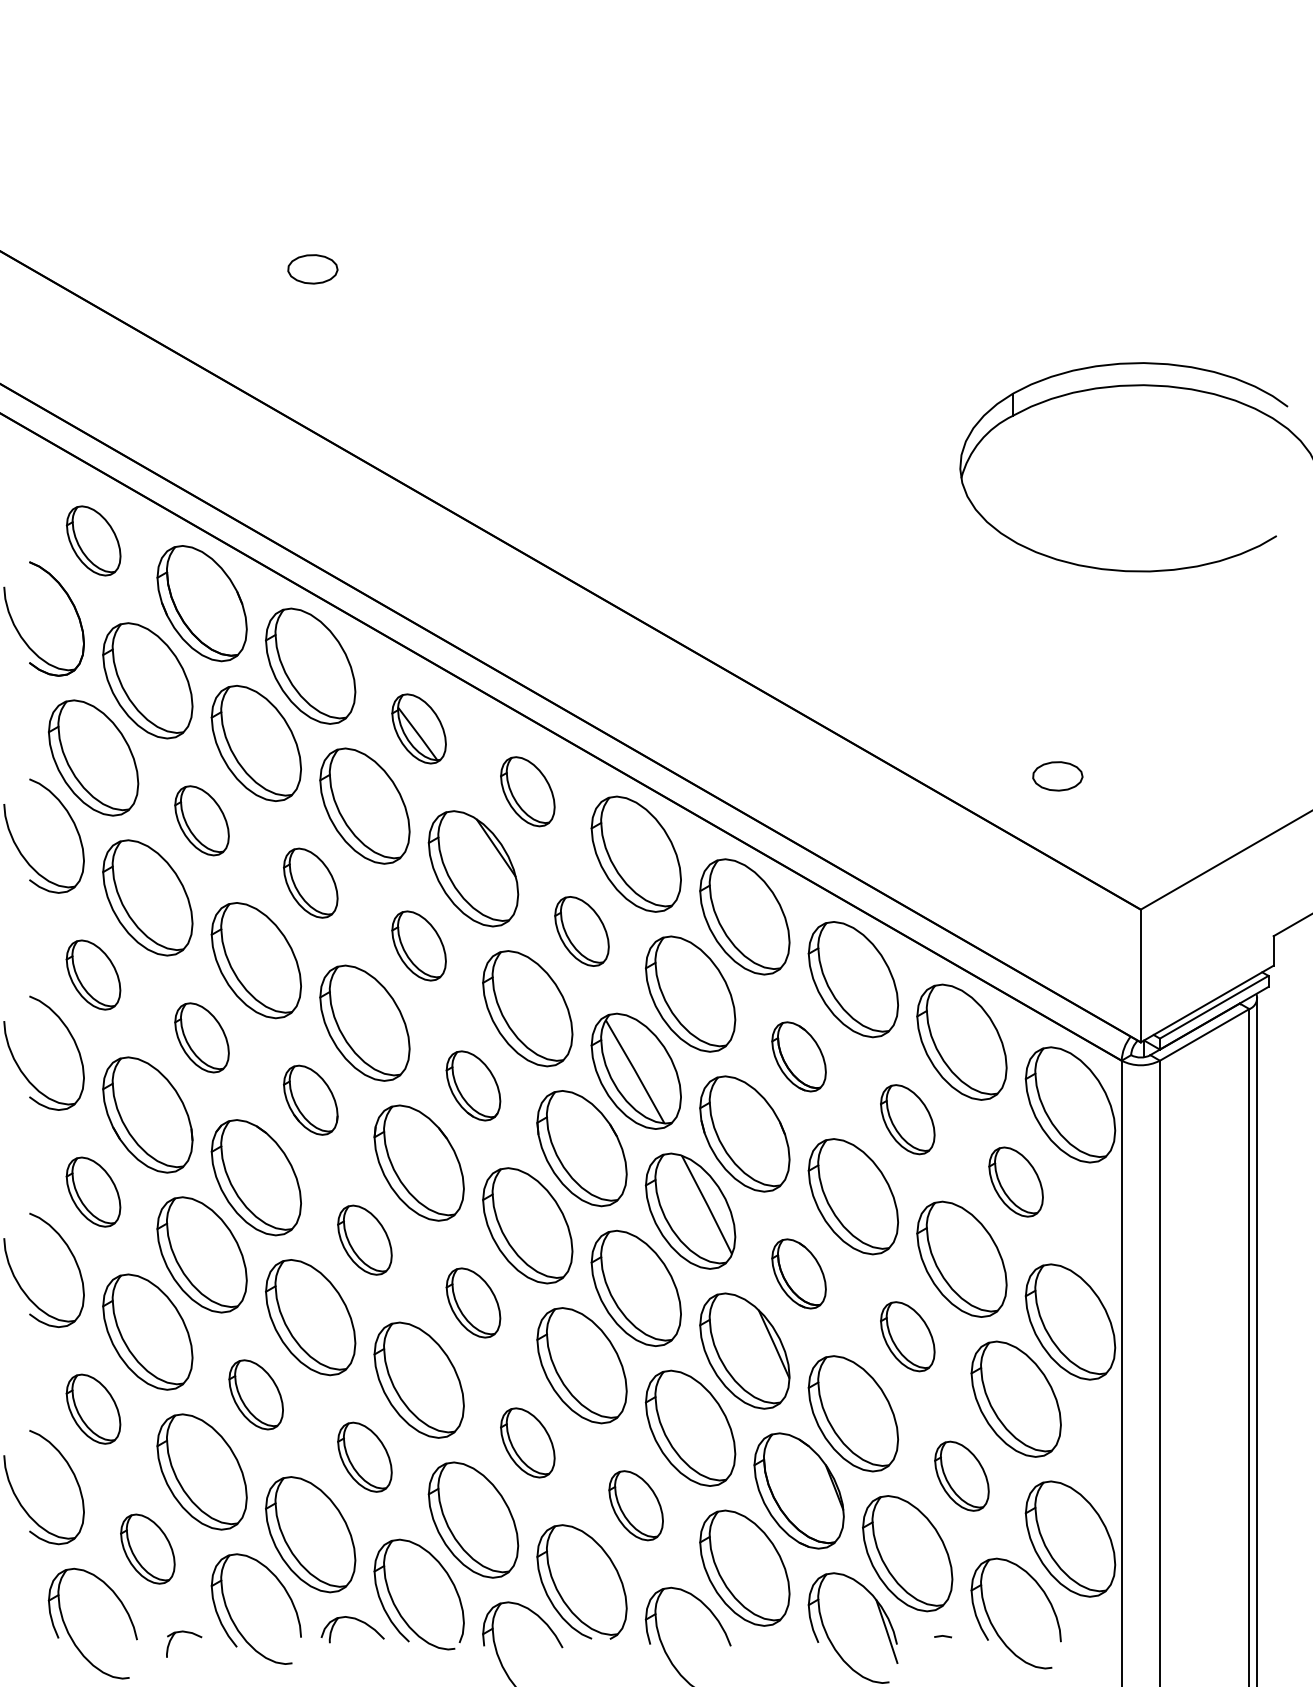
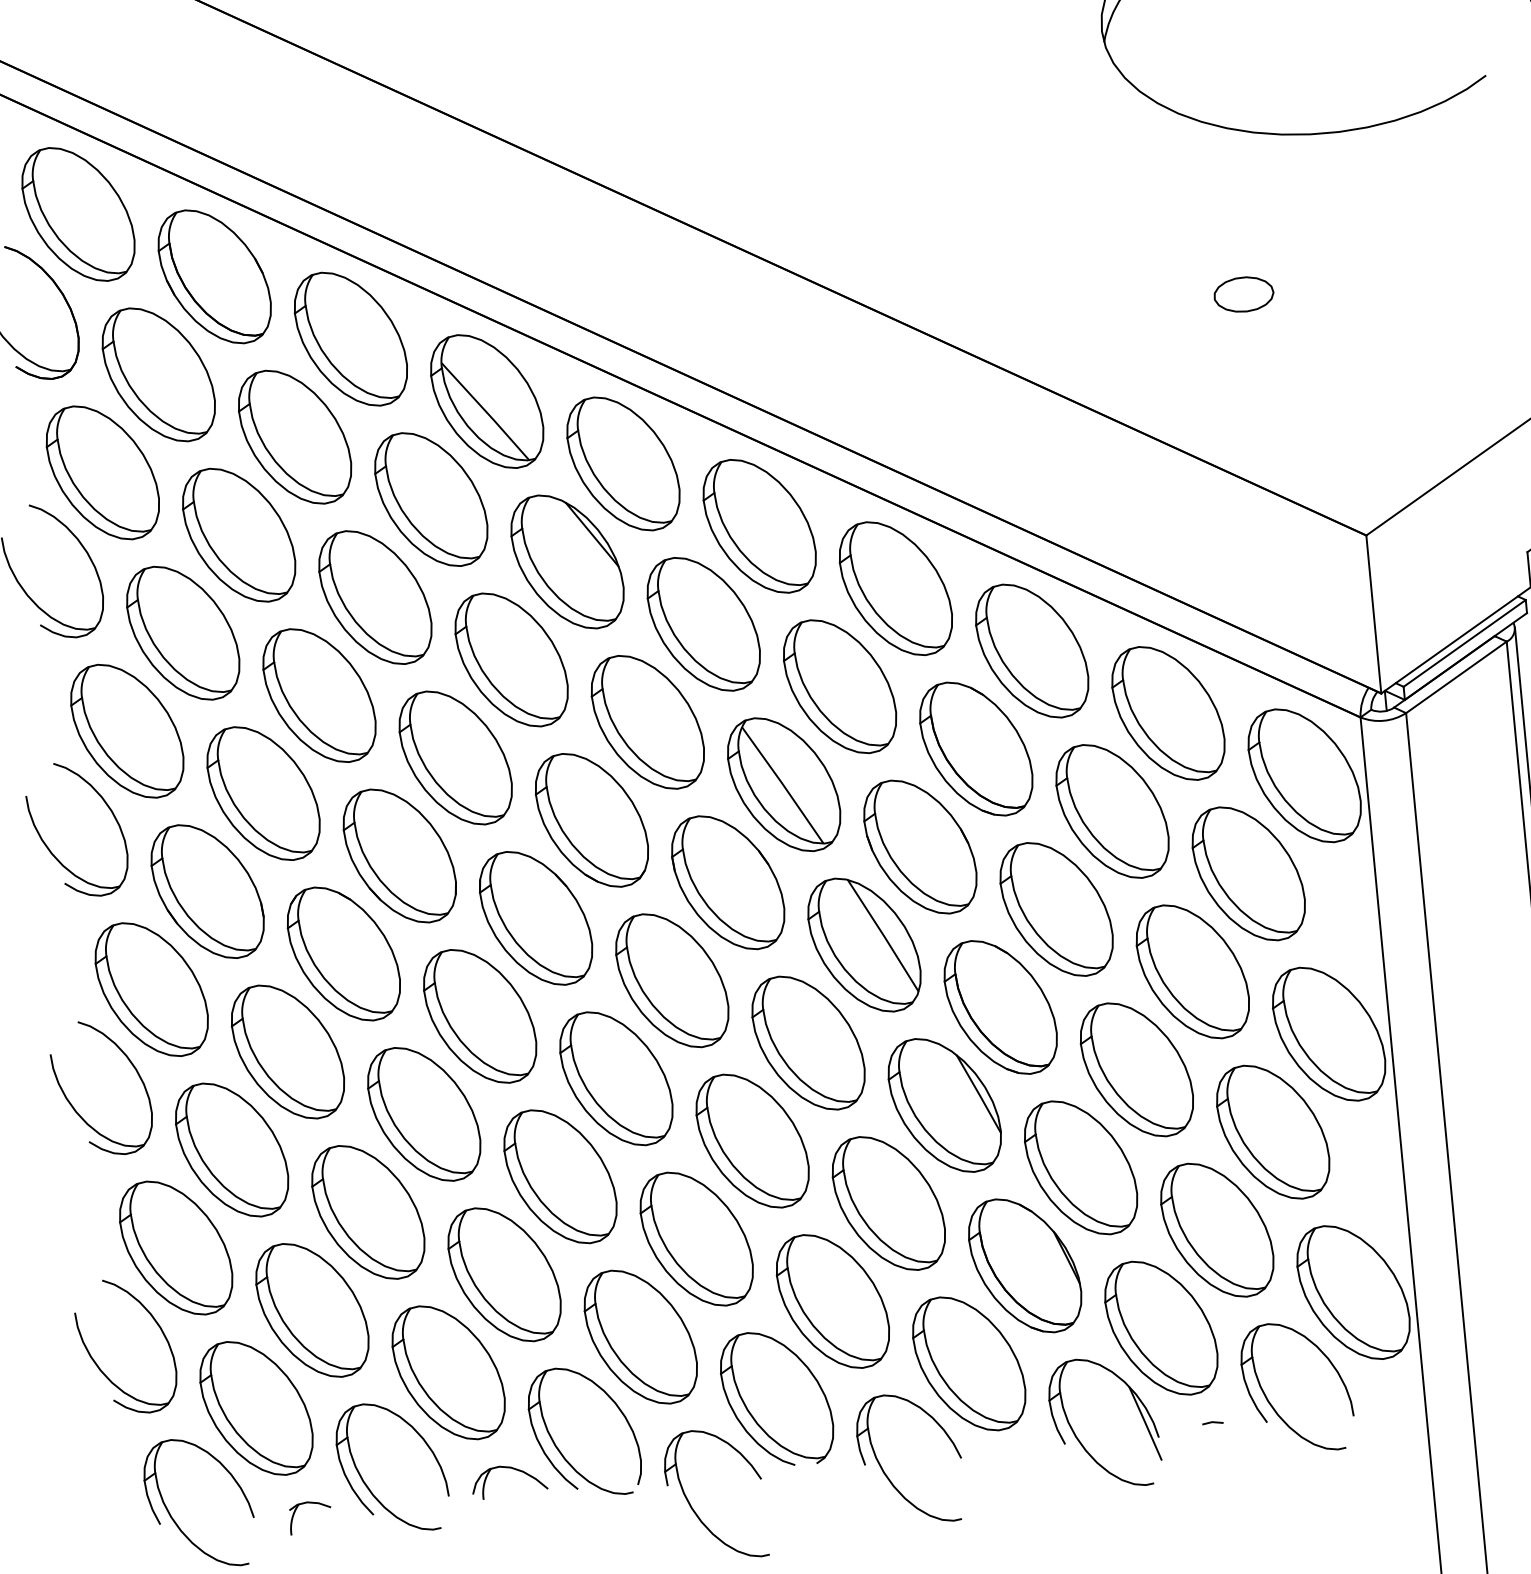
part: (93, 540) -> (78, 213), size x1.67
part: (418, 728) -> (486, 401), size x1.67
part: (1057, 776) -> (1243, 294), moved
part: (527, 791) -> (623, 463), size x1.67
part: (201, 820) -> (238, 535), size x1.67
part: (310, 882) -> (375, 596), size x1.67
part: (581, 931) -> (703, 624), size x1.67
part: (418, 945) -> (510, 659), size x1.67
part: (93, 974) -> (127, 730), size x1.67
part: (201, 1037) -> (262, 793), size x1.67
part: (798, 1056) -> (975, 748), size x1.67
part: (473, 1085) -> (591, 819), size x1.67
part: (310, 1099) -> (399, 854), size x1.67
part: (907, 1119) -> (1112, 811), size x1.67
part: (1015, 1181) -> (1247, 873), size x1.67
part: (93, 1191) -> (151, 988), size x1.67
part: (364, 1239) -> (479, 1015), size x1.67
part: (798, 1273) -> (999, 1007), size x1.67
part: (473, 1302) -> (616, 1078), size x1.67
part: (907, 1336) -> (1136, 1069), size x1.67
part: (255, 1394) -> (367, 1212), size x1.67
part: (93, 1408) -> (175, 1247), size x1.67
part: (527, 1442) -> (696, 1238), size x1.67
part: (364, 1456) -> (503, 1273), size x1.67
part: (961, 1475) -> (1216, 1229), size x1.67
part: (635, 1505) -> (831, 1301), size x1.67
part: (147, 1548) -> (256, 1407), size x1.67

